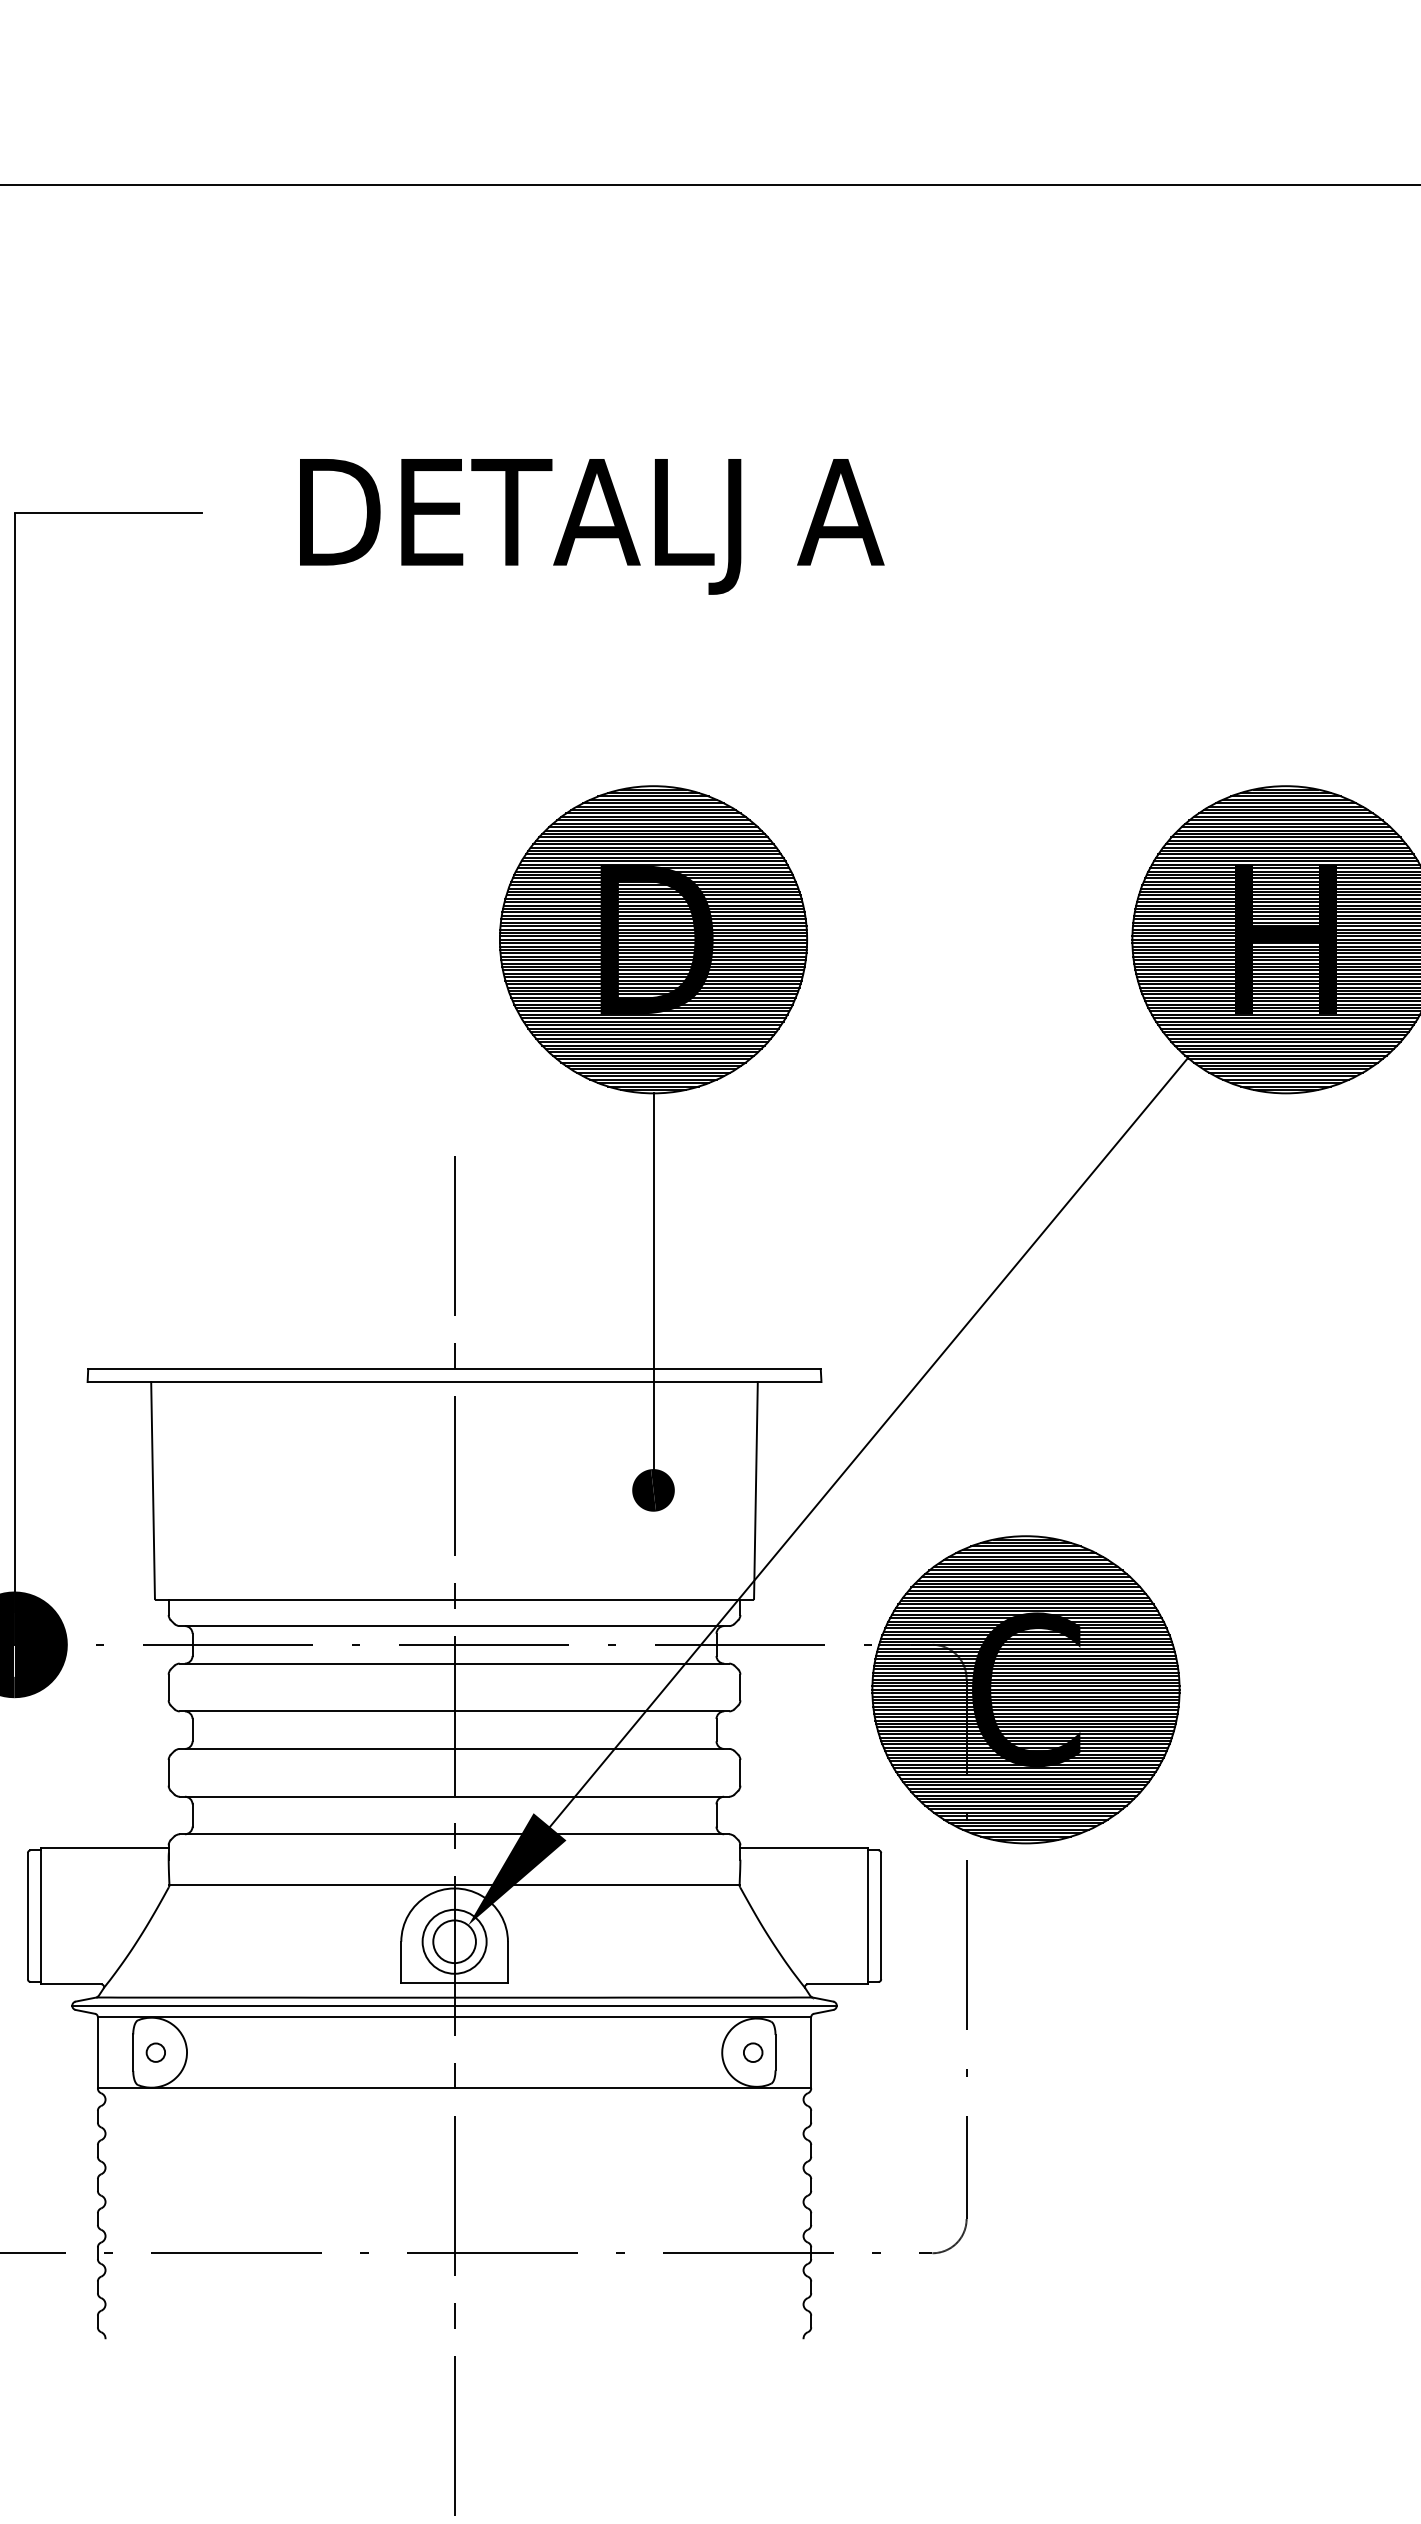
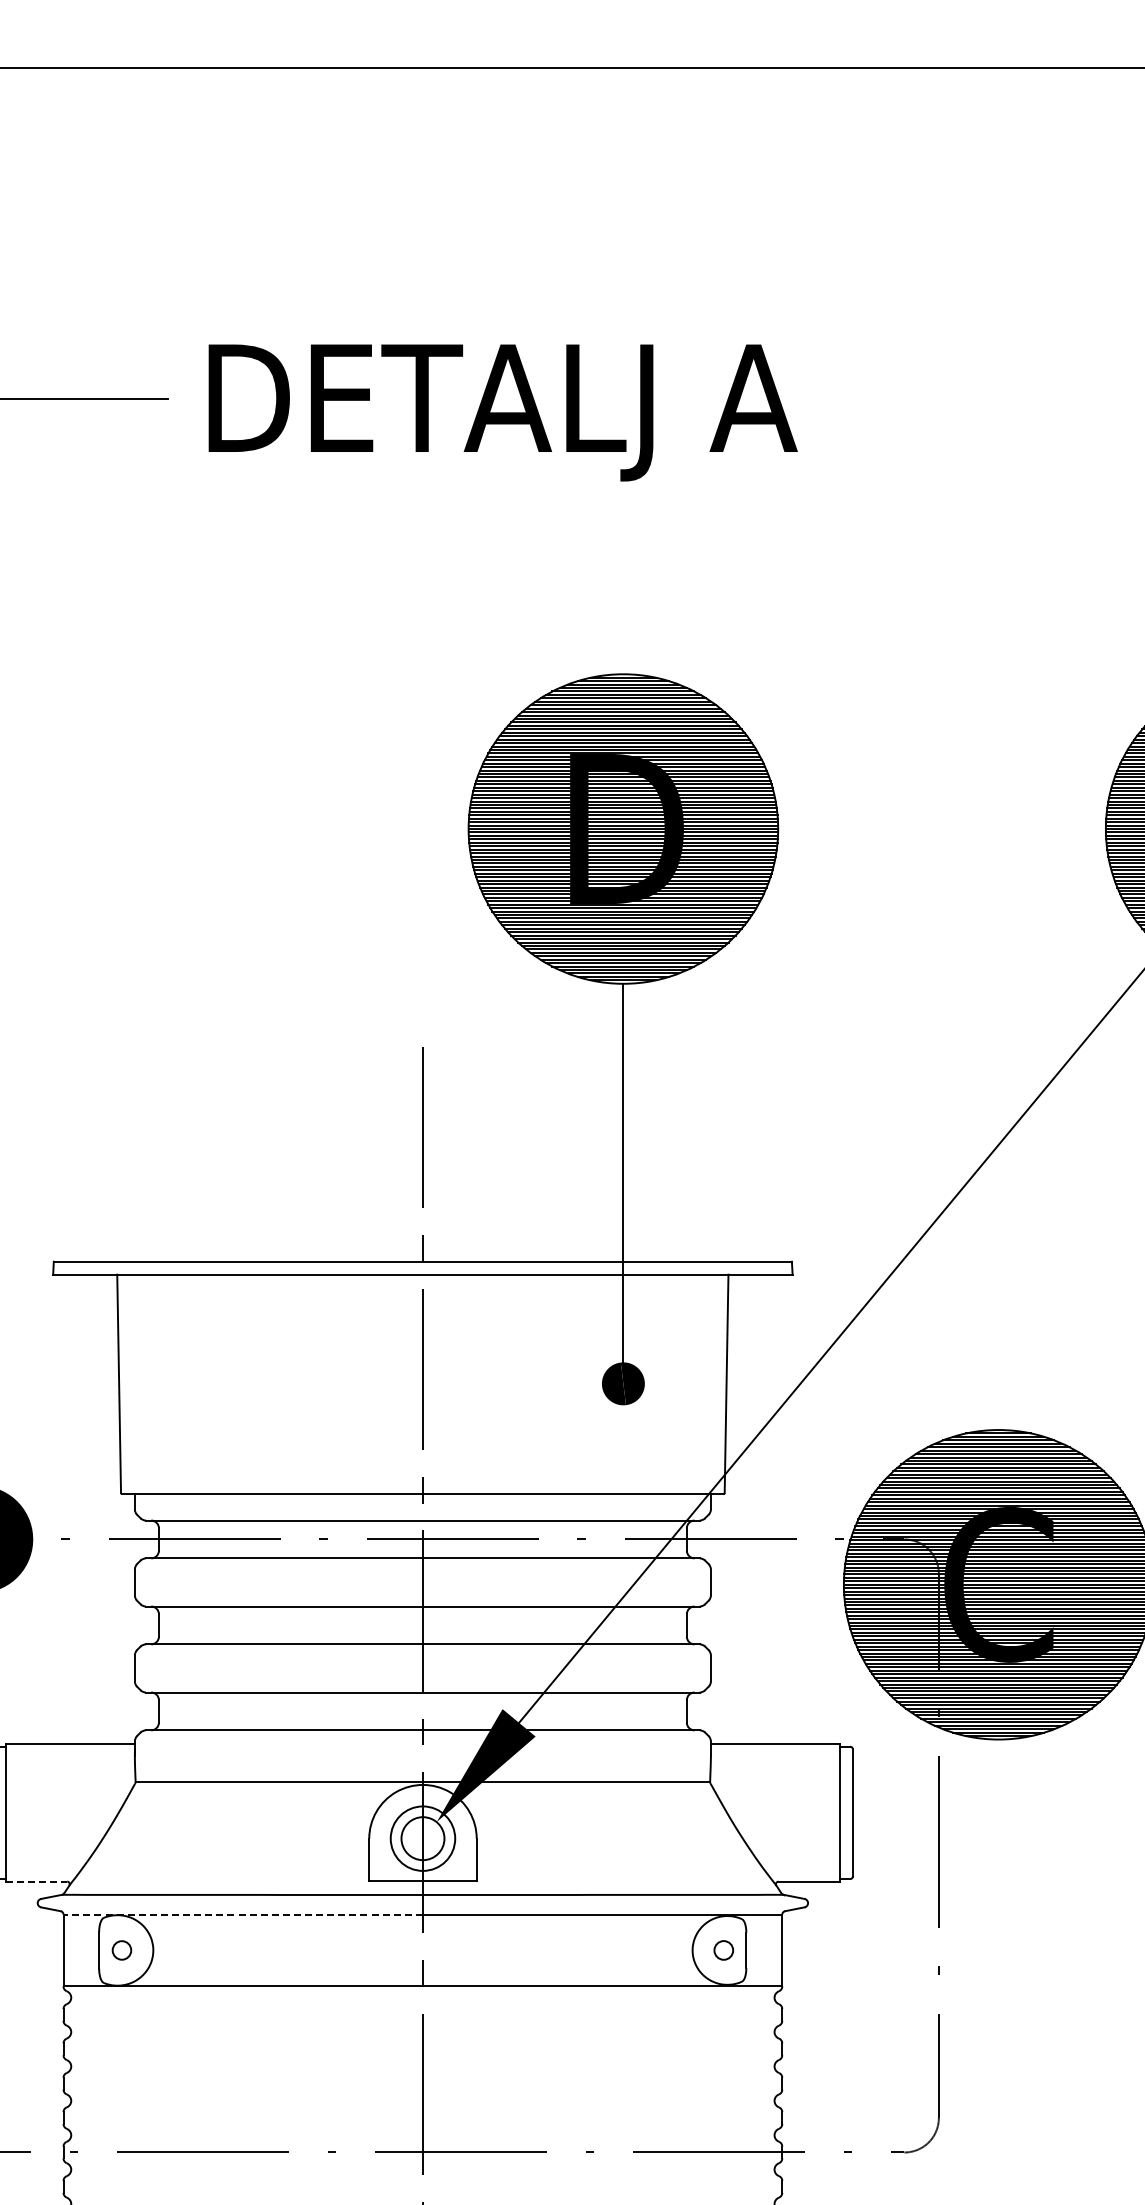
text: (592, 526) -> (503, 412), moved
line: (71, 1984) -> (36, 1881), solid -> dashed
line: (454, 2005) -> (422, 1902), removed
line: (275, 2017) -> (242, 1914), solid -> dashed

